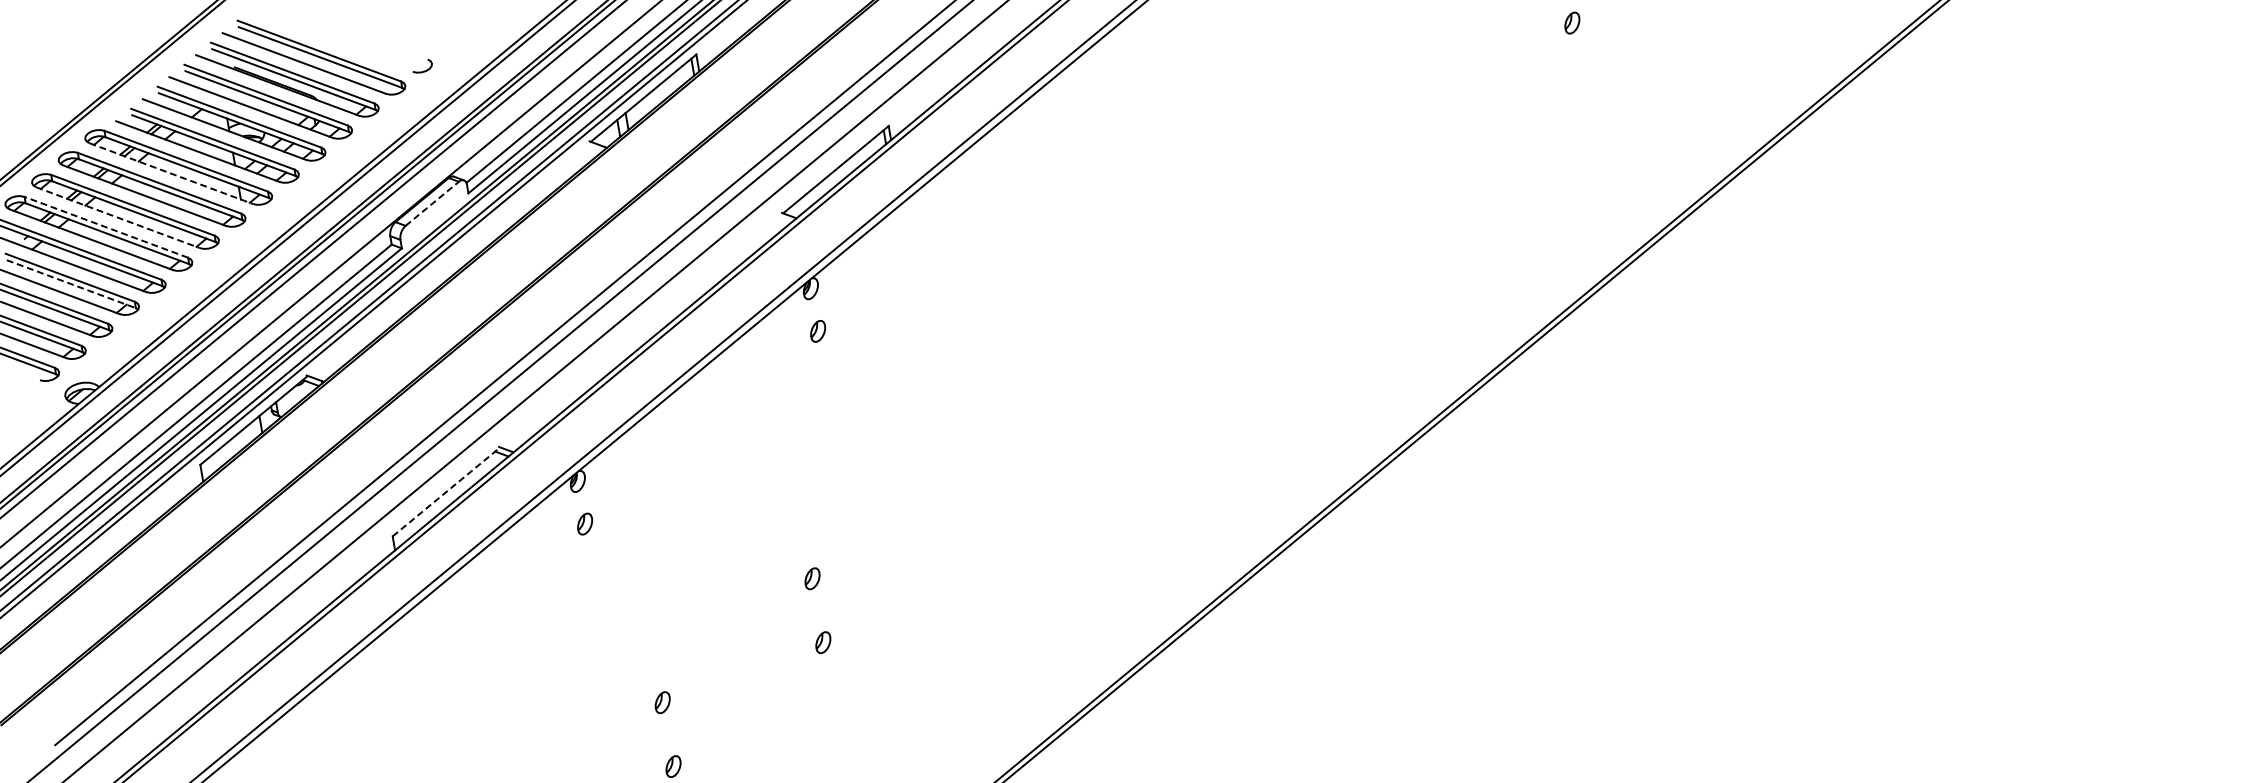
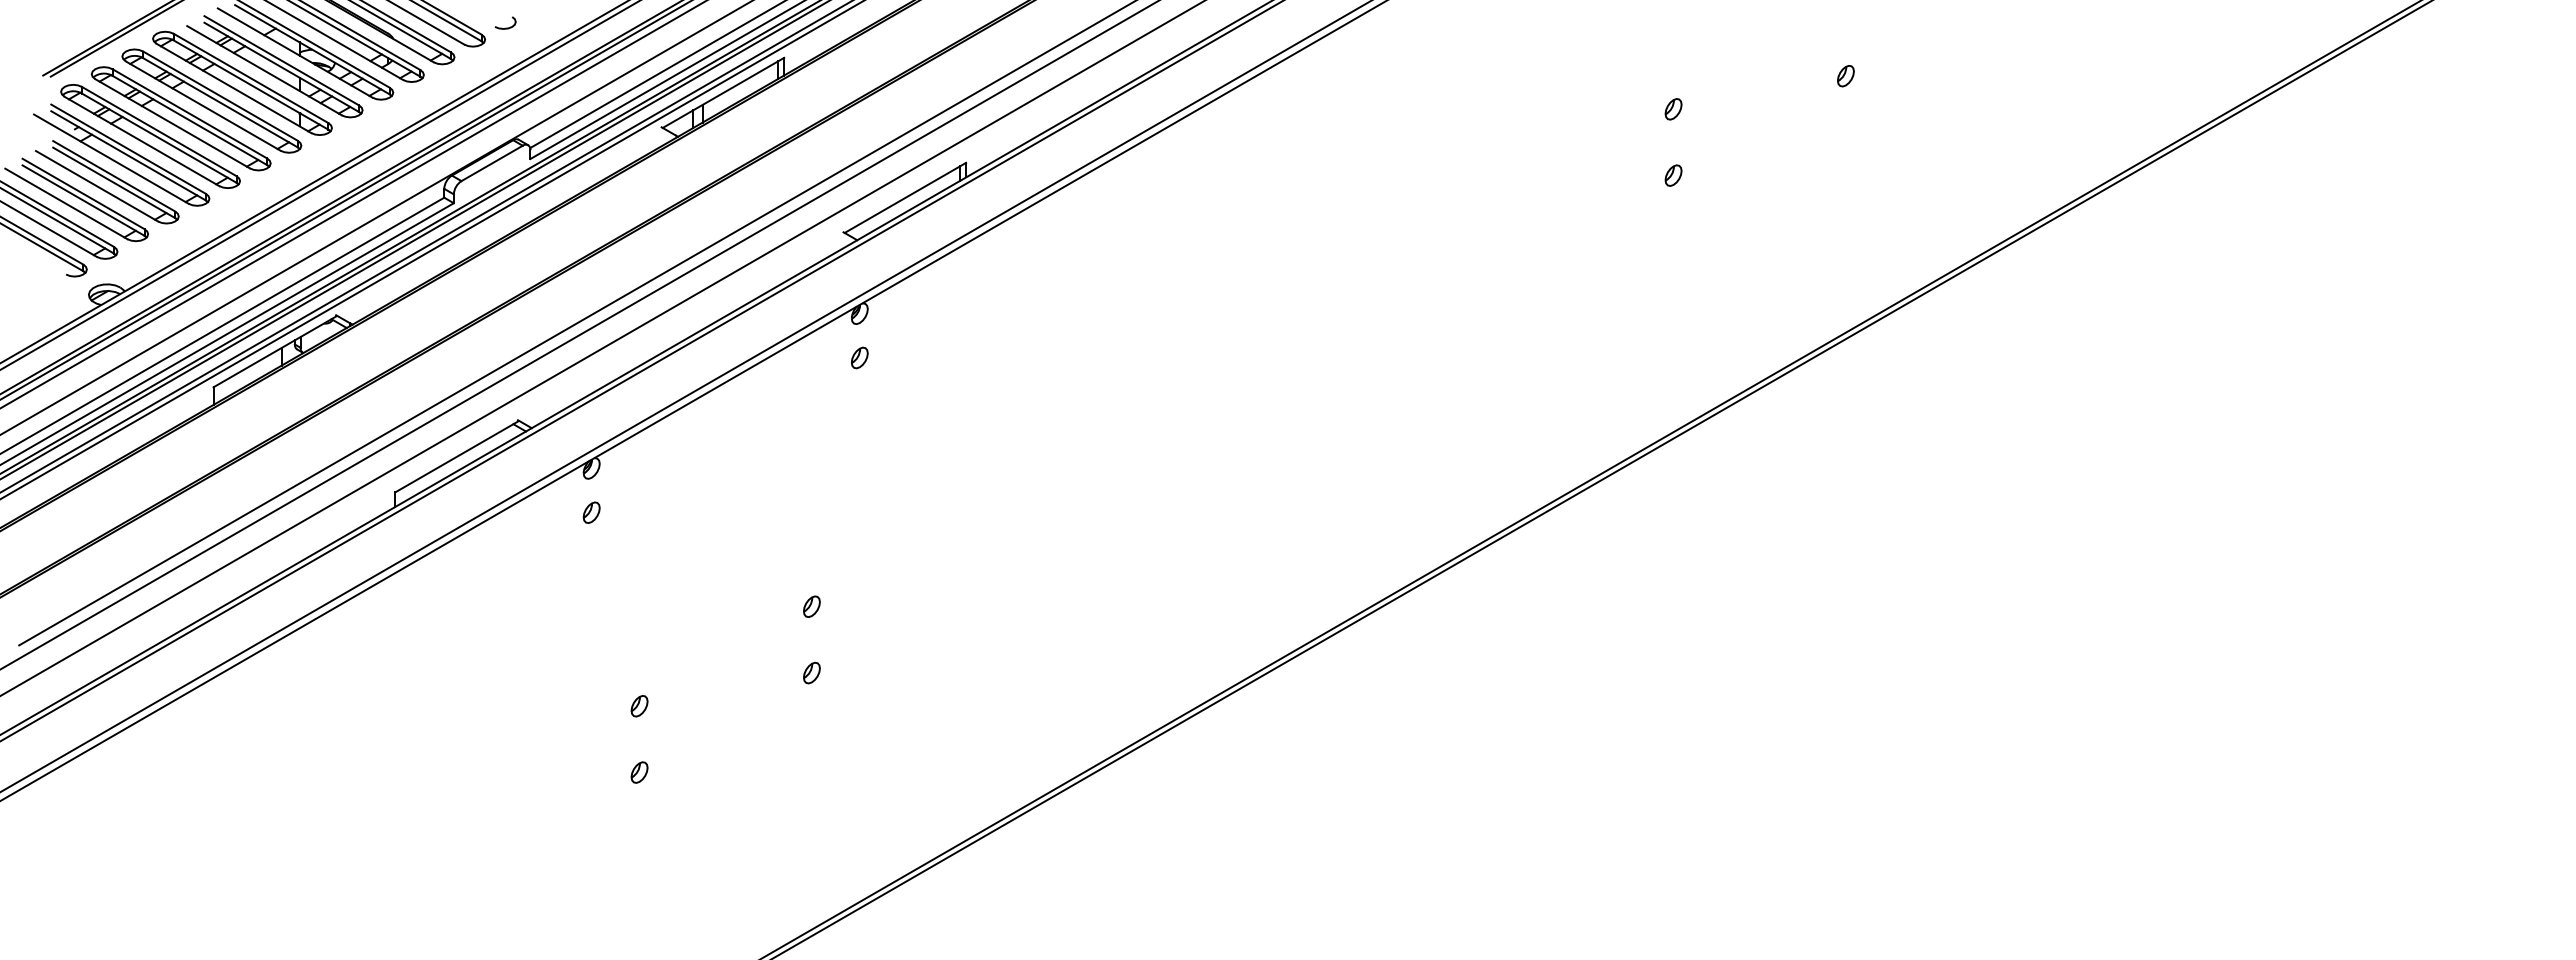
line: (171, 173) -> (234, 88), dashed -> solid
line: (432, 203) -> (492, 163), dashed -> solid
line: (118, 218) -> (173, 124), dashed -> solid
line: (105, 227) -> (158, 131), dashed -> solid
line: (71, 284) -> (114, 183), dashed -> solid
line: (445, 491) -> (456, 456), dashed -> solid

